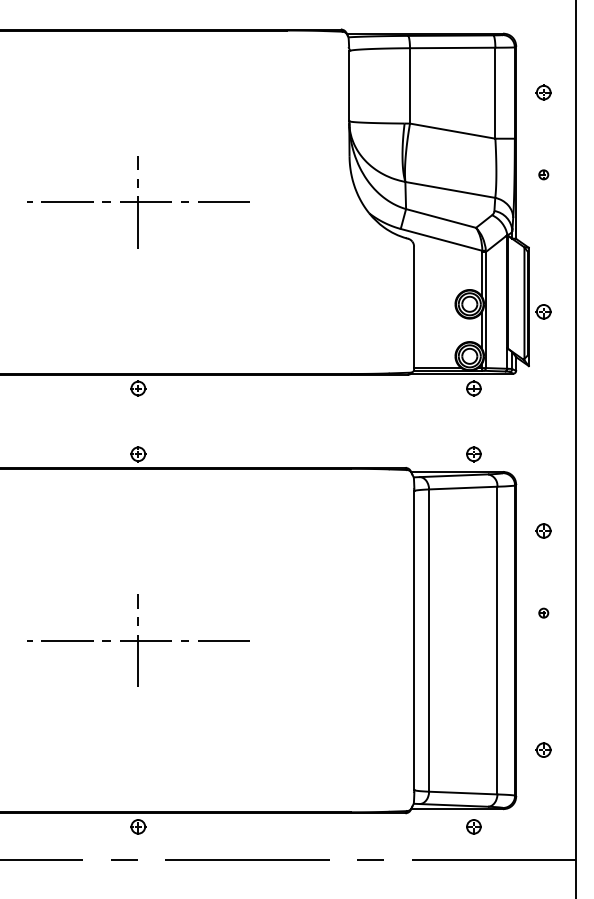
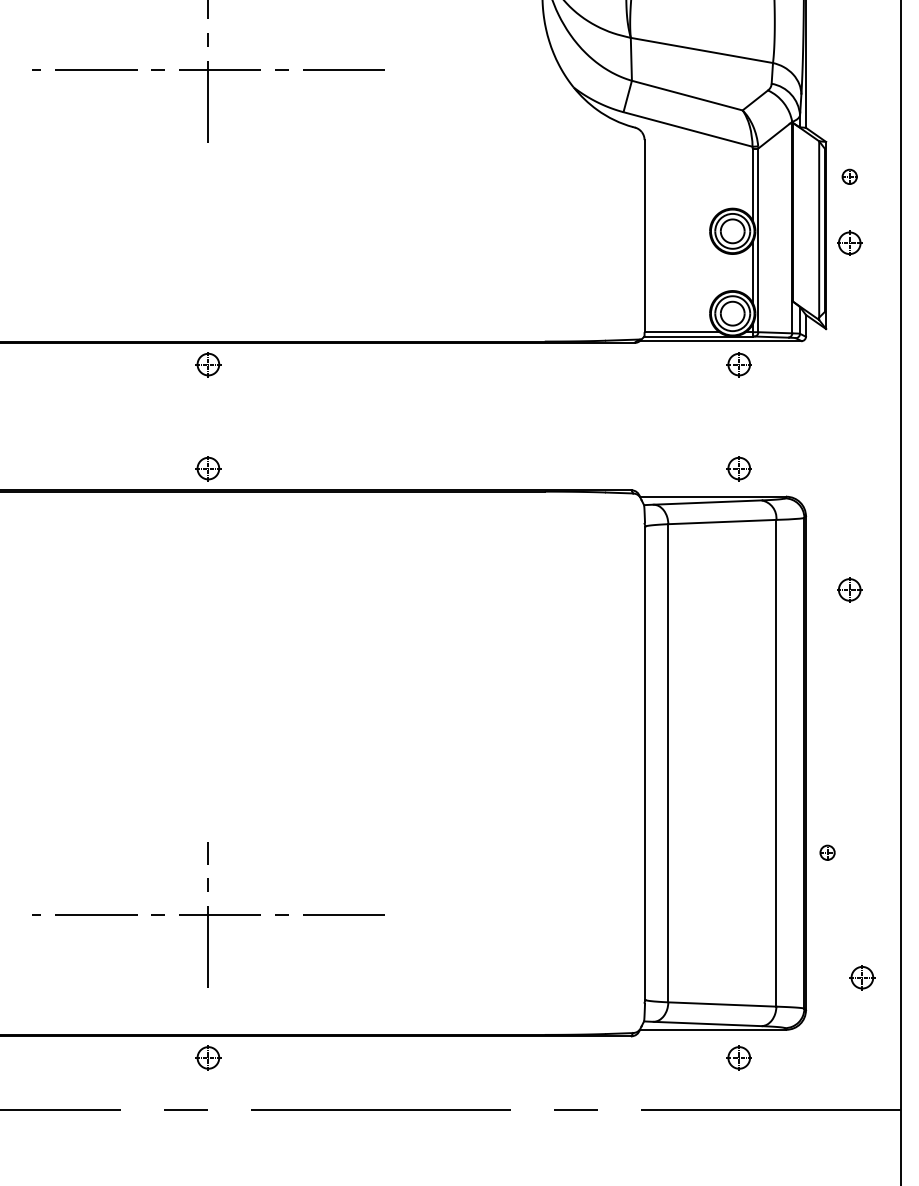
part: (543, 174) -> (849, 176), moved
part: (543, 612) -> (827, 851), moved
part: (138, 640) -> (208, 915), moved
part: (543, 749) -> (861, 976), moved

